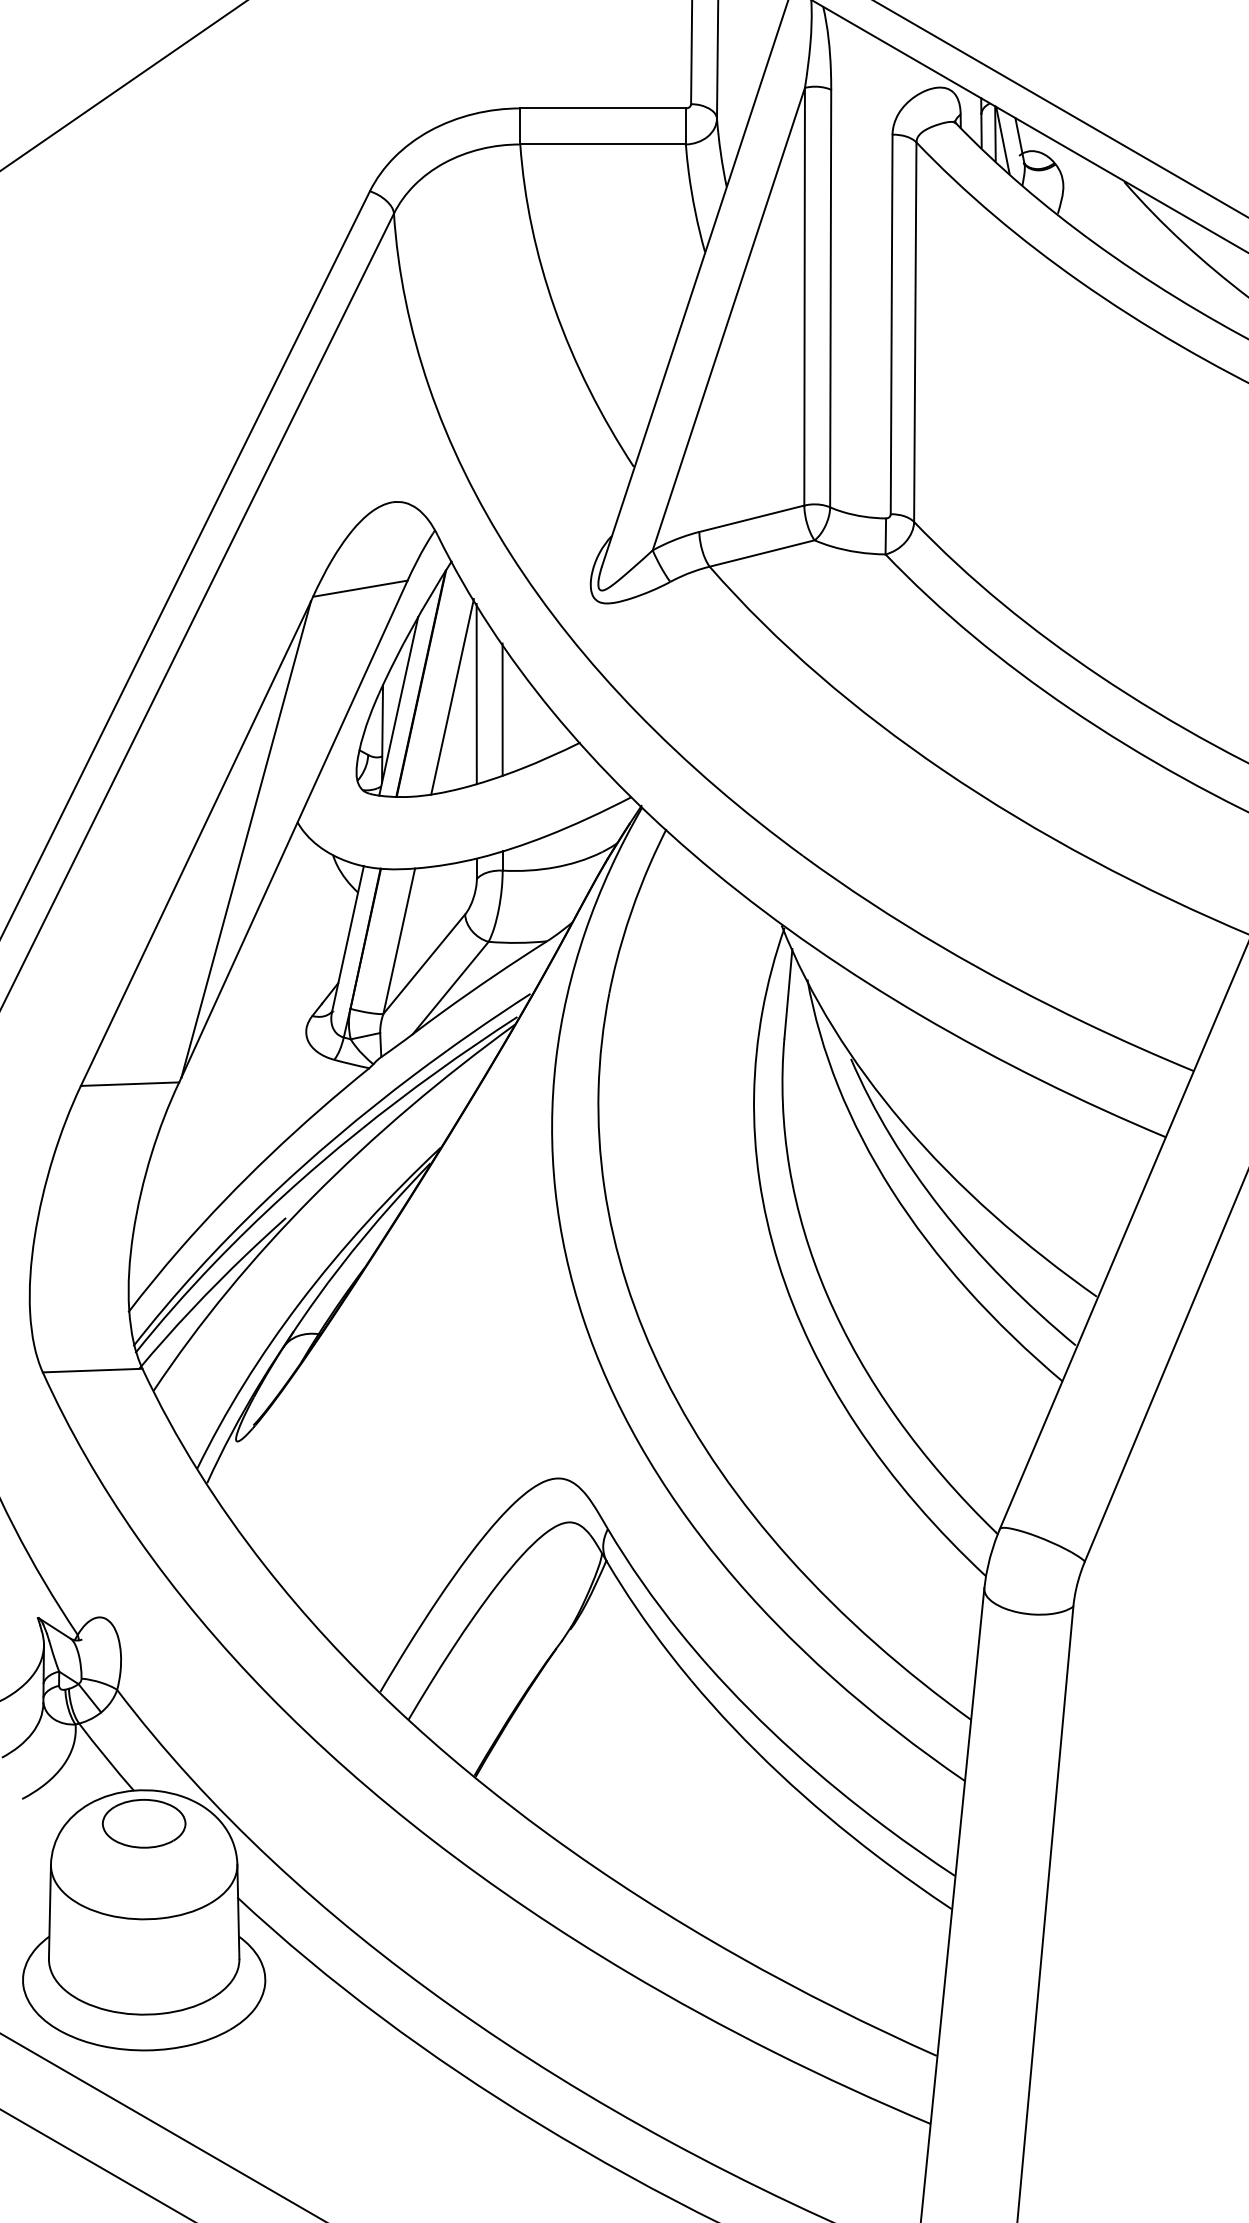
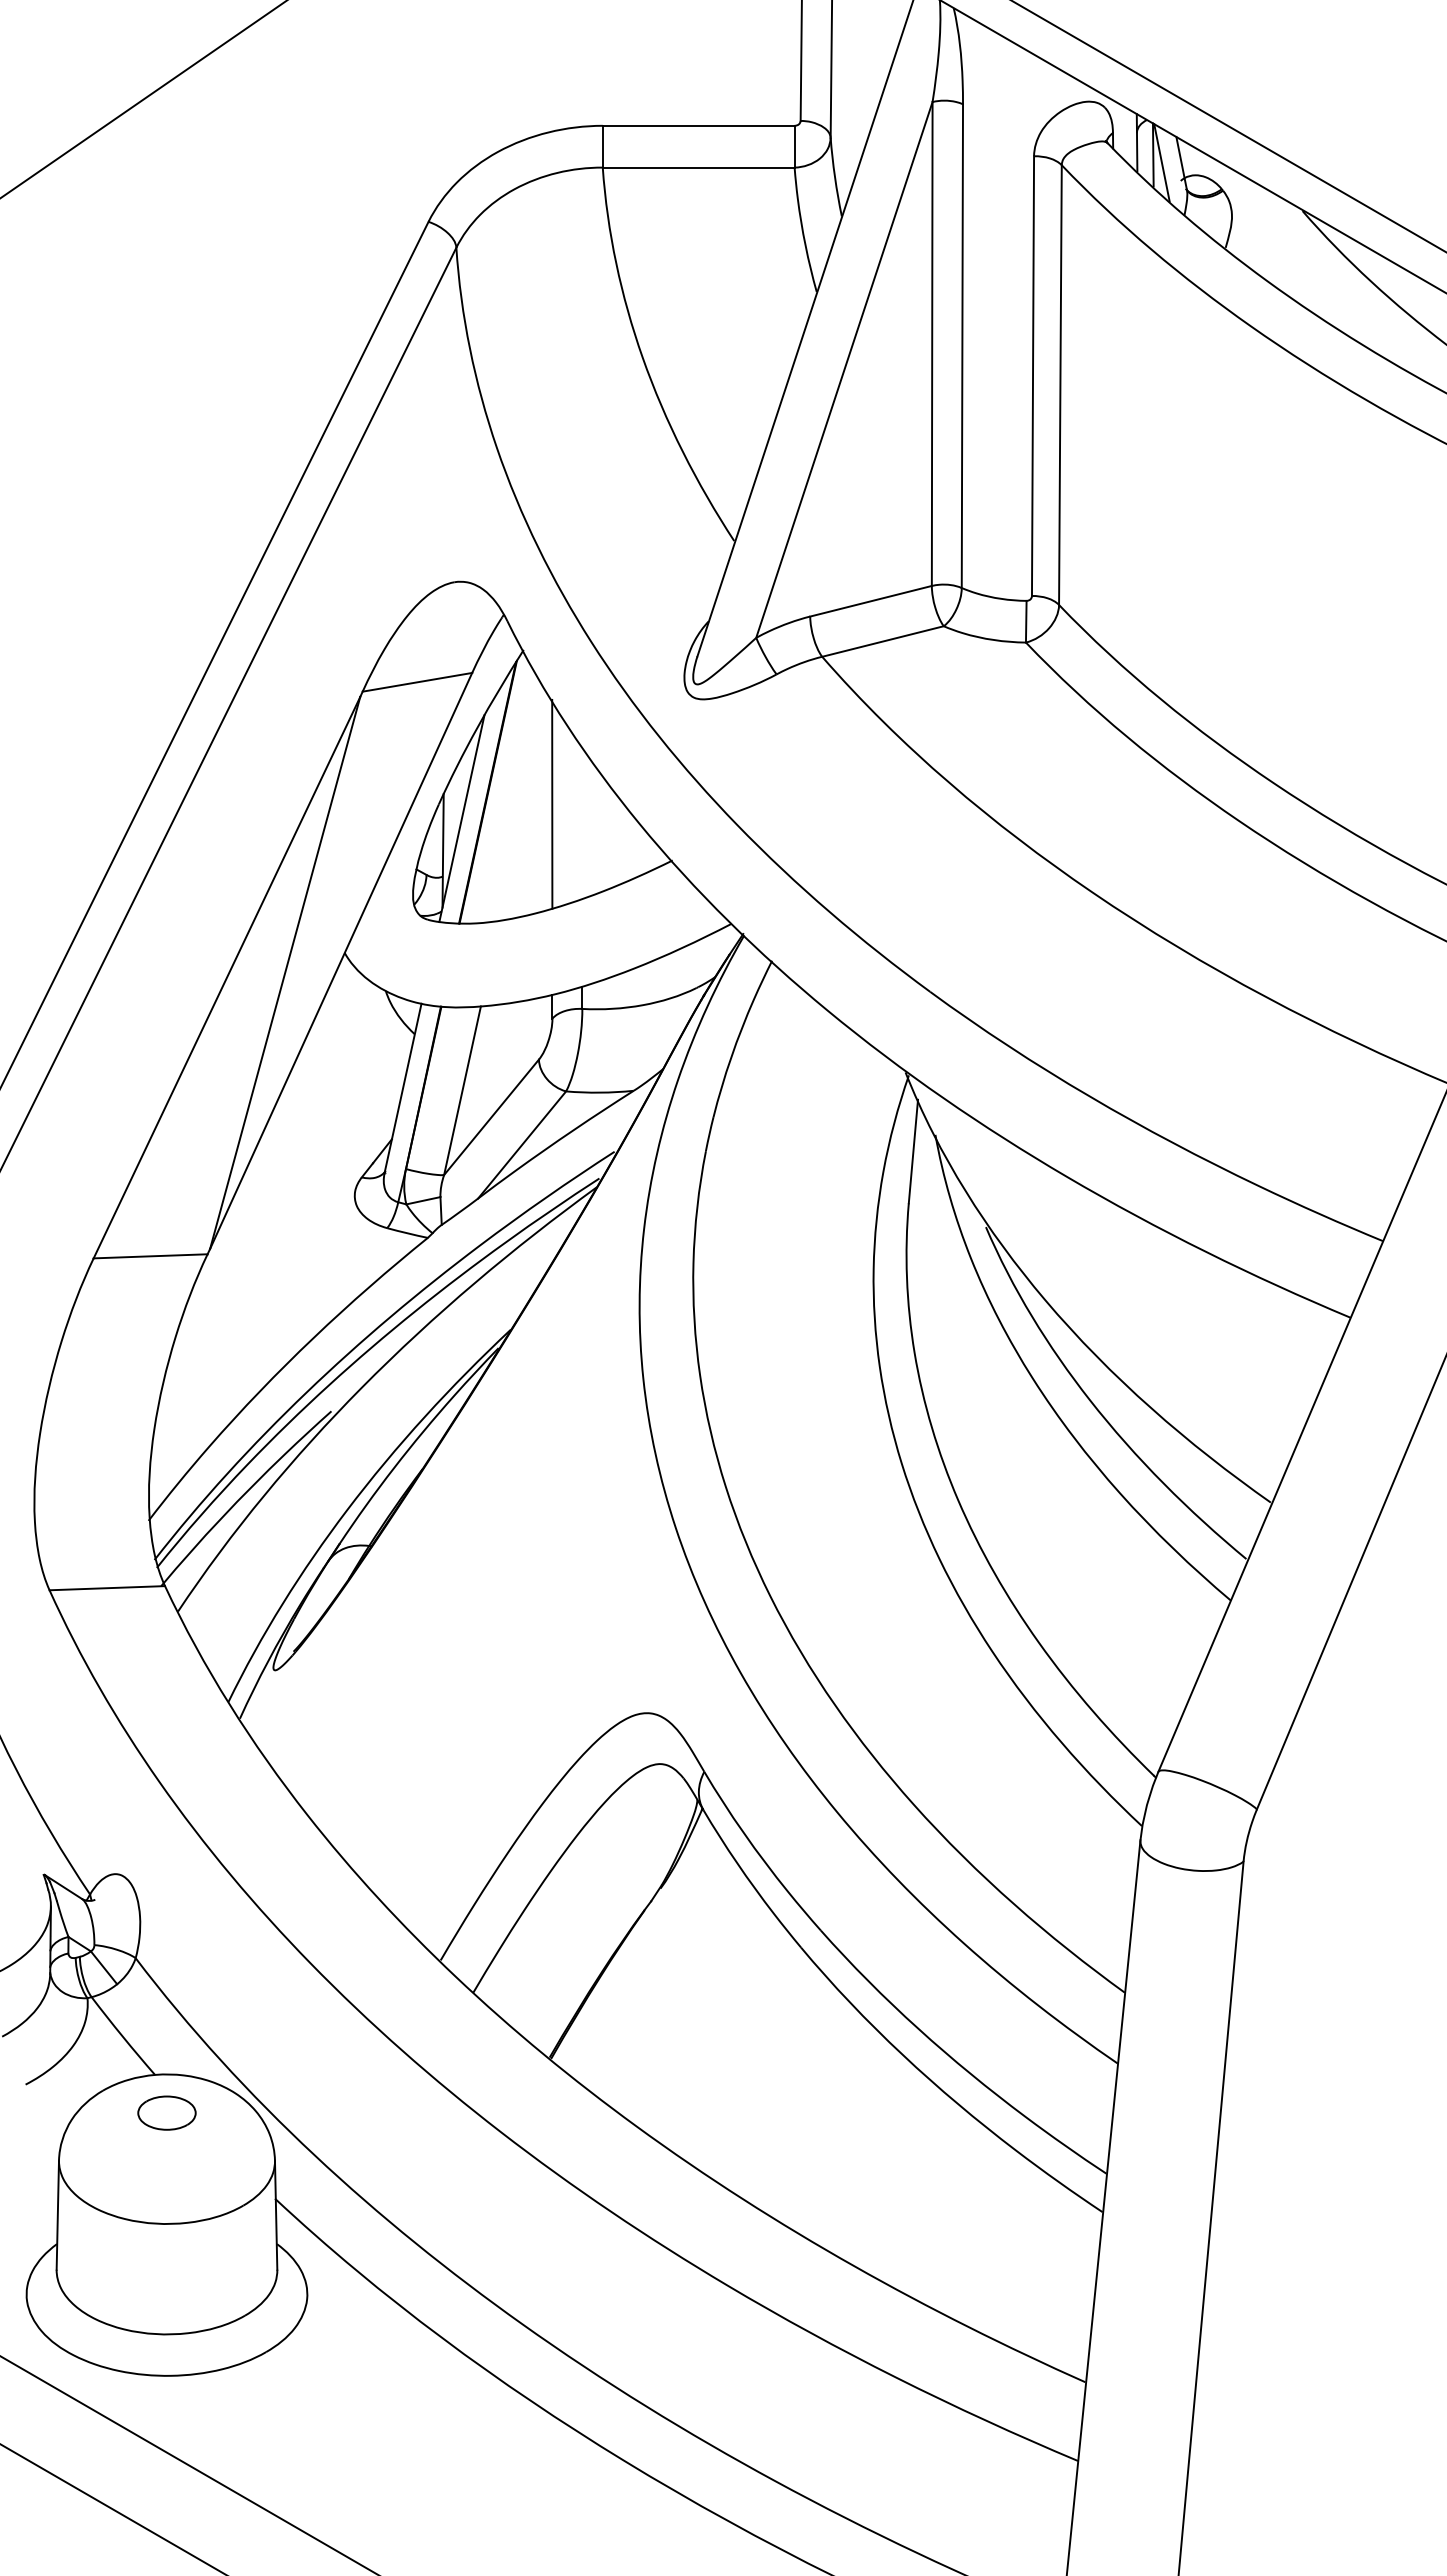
line: (452, 696) -> (524, 807), removed
line: (502, 709) -> (582, 822), removed
part: (143, 1823) -> (166, 2112), size x0.6

